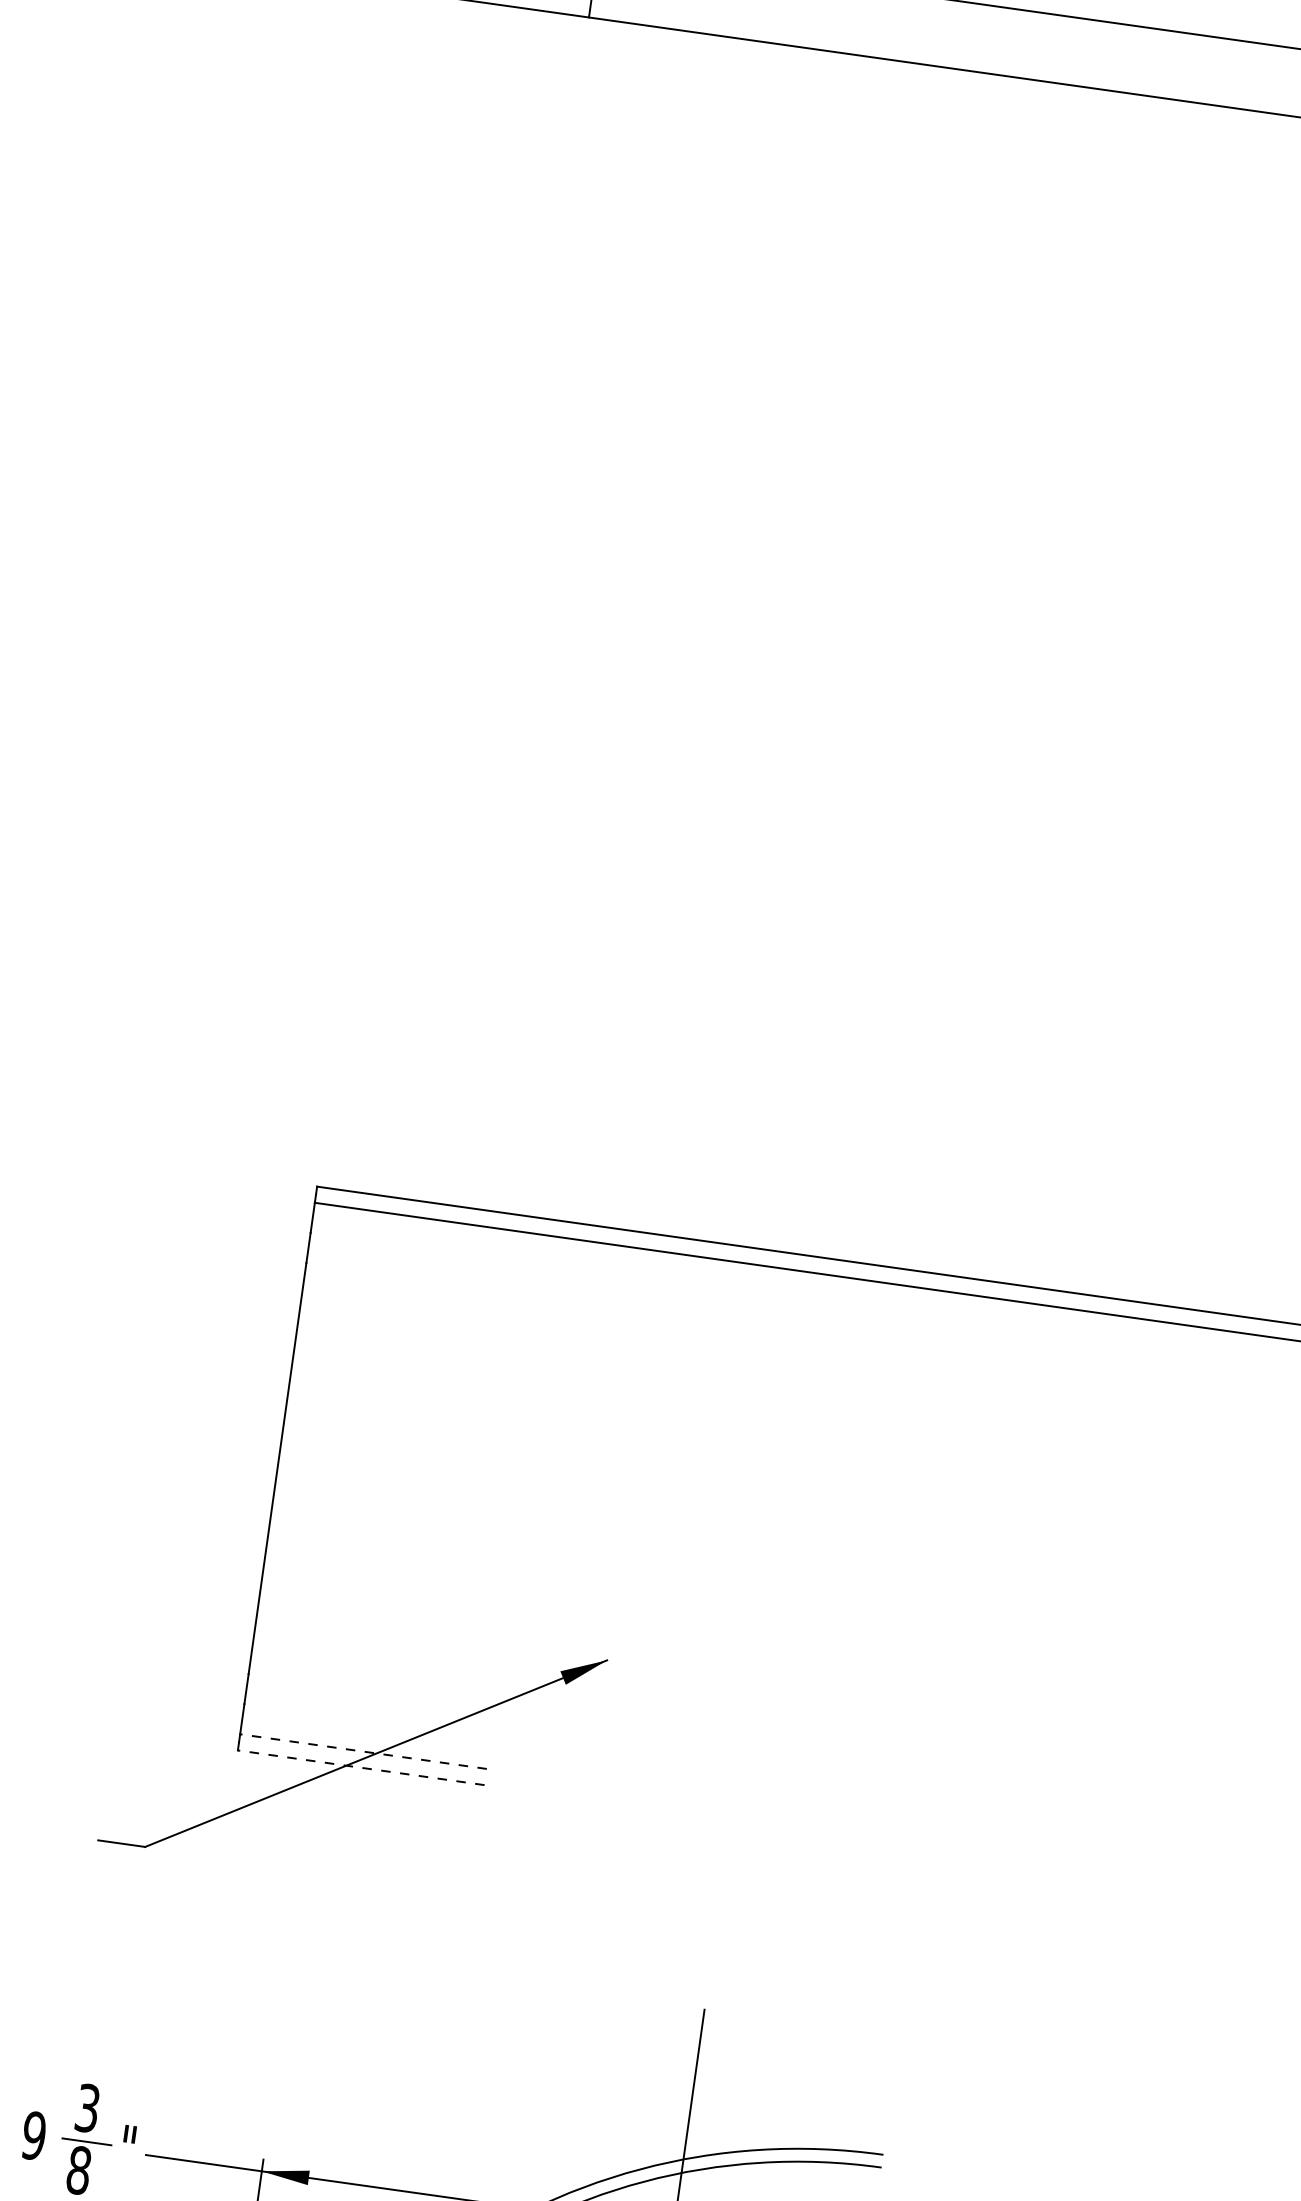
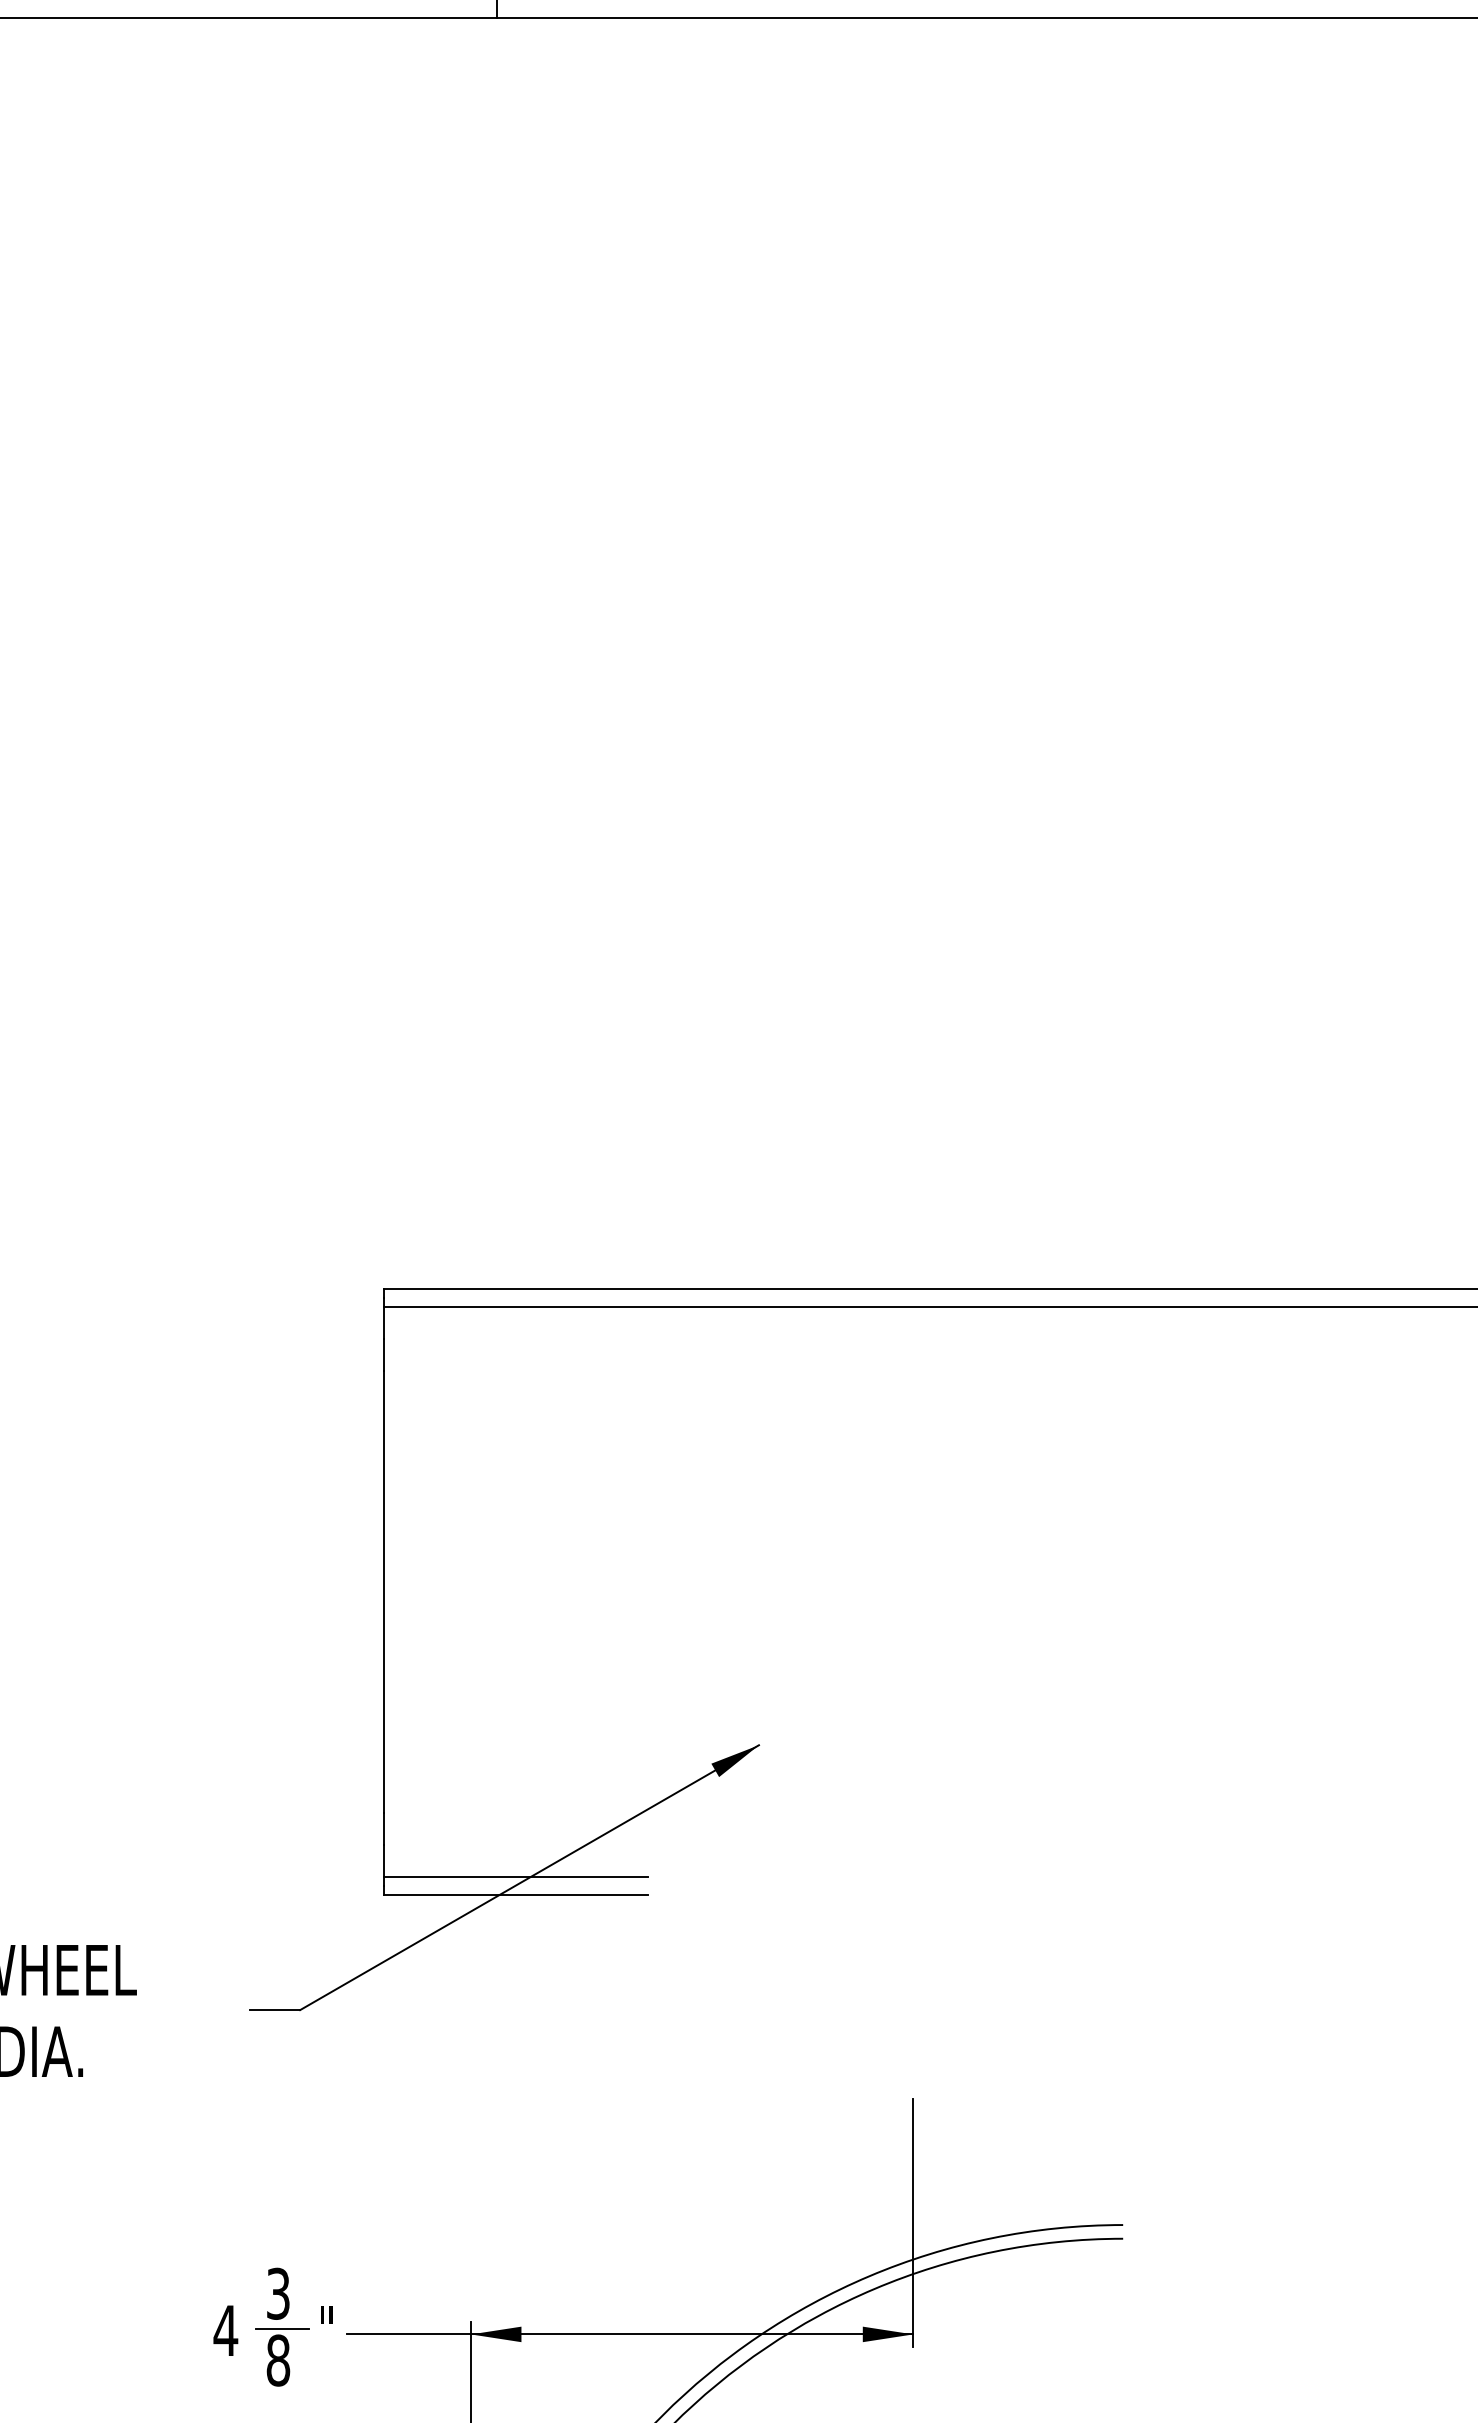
line: (363, 1751) -> (515, 1877), dashed -> solid
line: (360, 1767) -> (515, 1894), dashed -> solid
text: (33, 2135) -> (225, 2330), 9 -> 4

